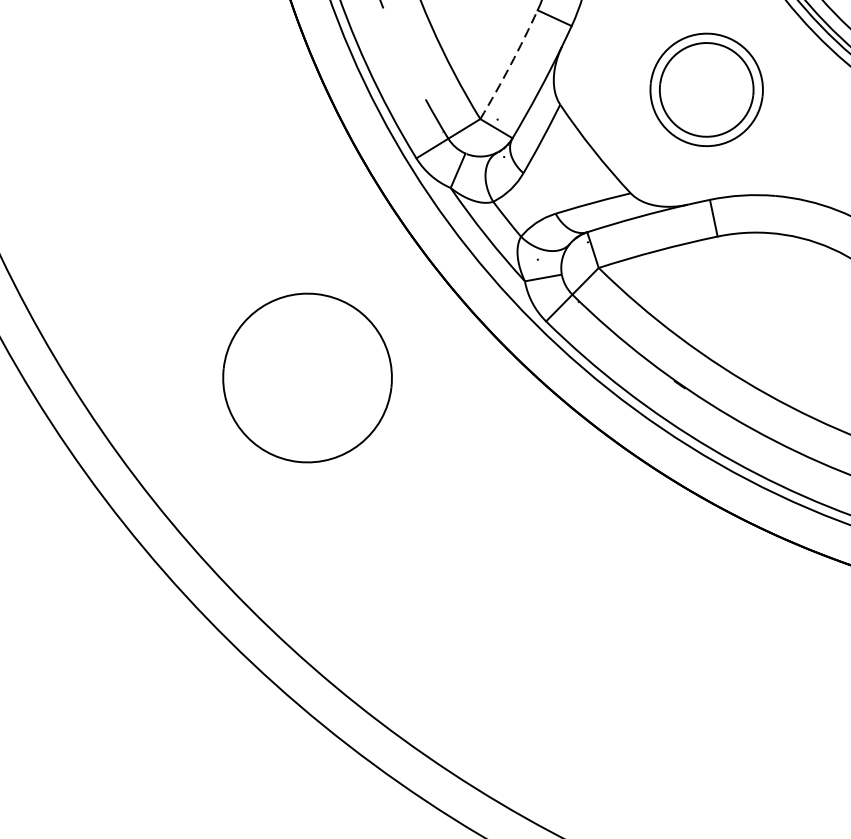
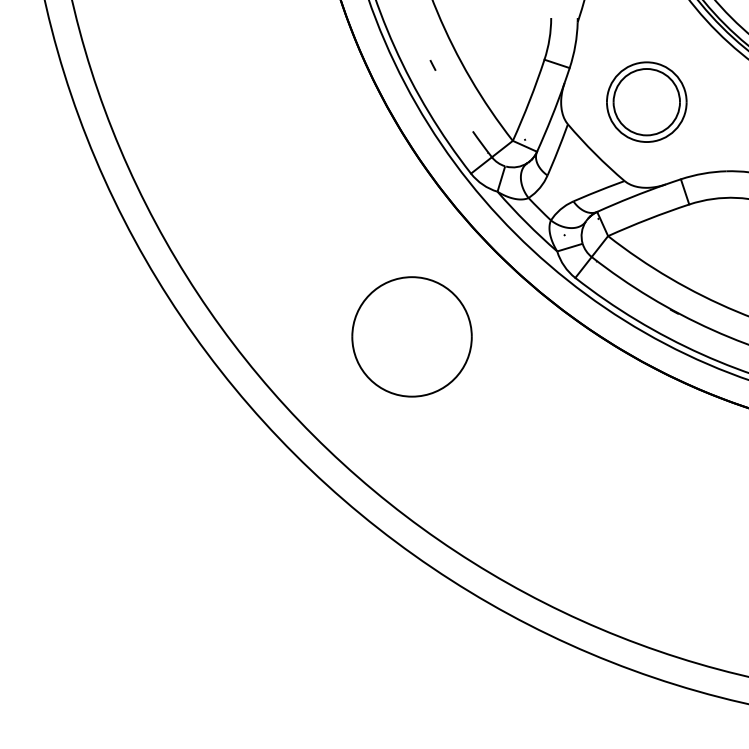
arc: (510, 65) -> (529, 100), dashed -> solid
part: (706, 88) -> (646, 101), moved

